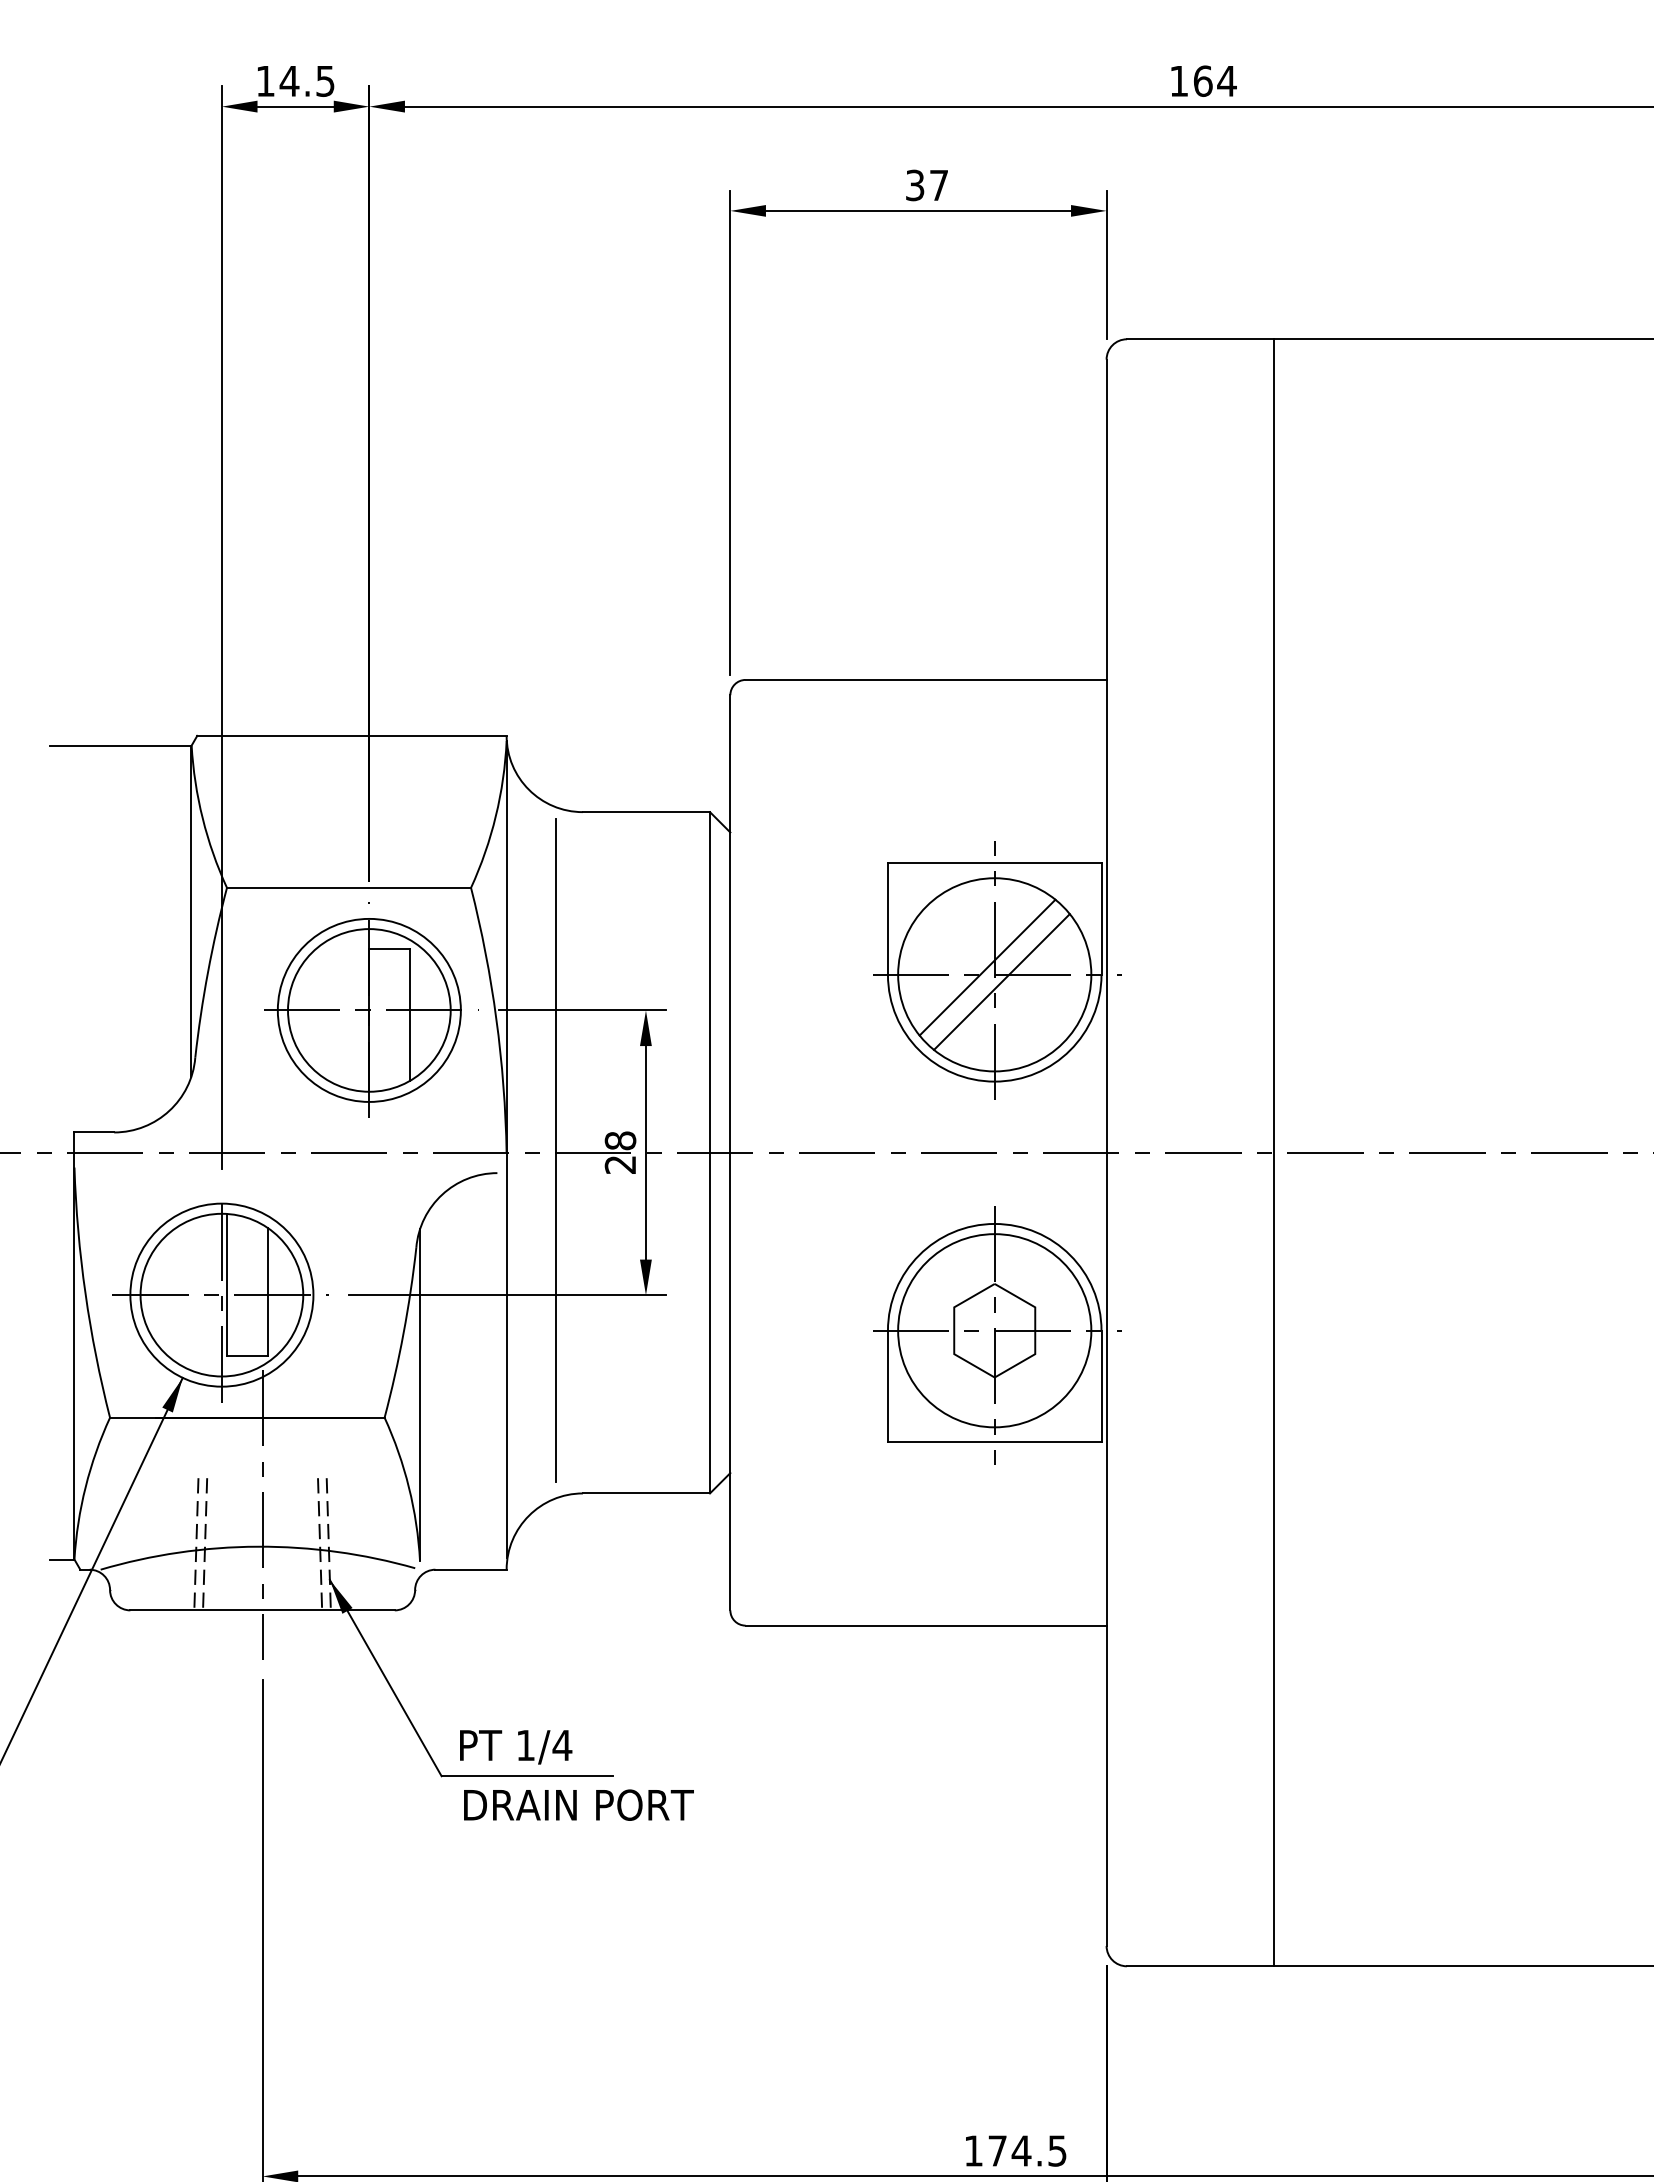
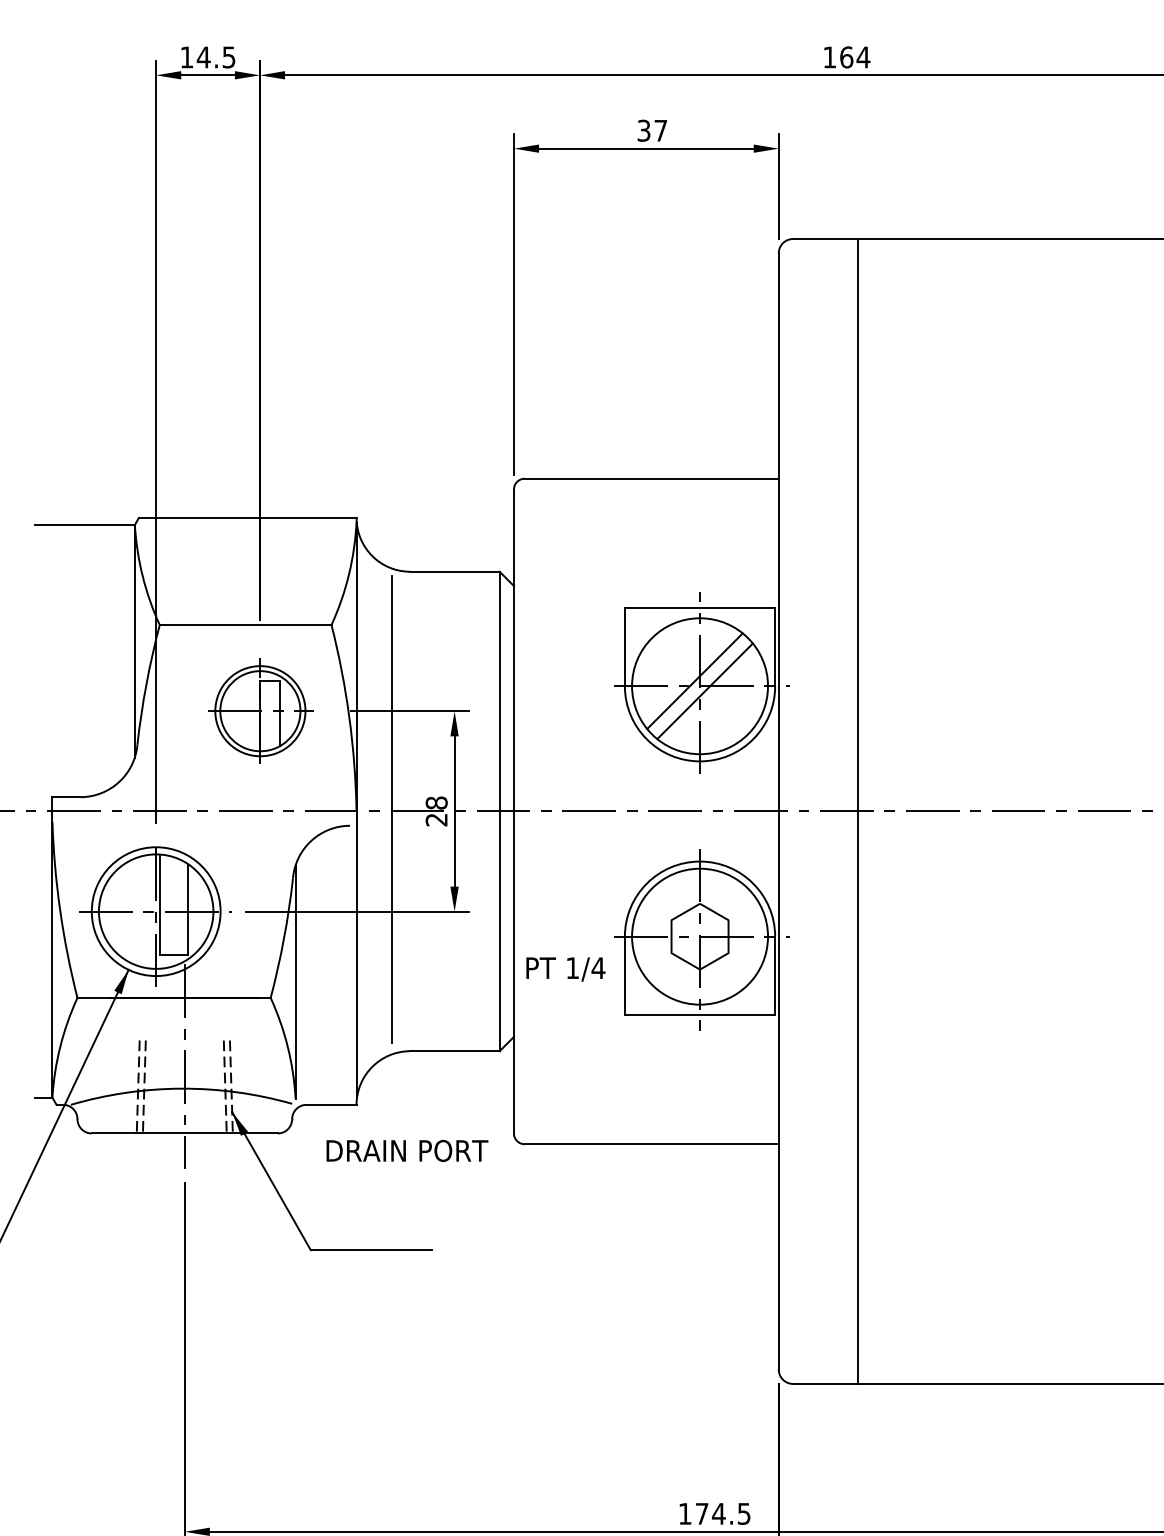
part: (371, 1009) -> (261, 710), size x0.7
line: (1274, 1152) -> (858, 811), moved
text: (516, 1747) -> (566, 969), moved
text: (578, 1804) -> (407, 1150), moved

